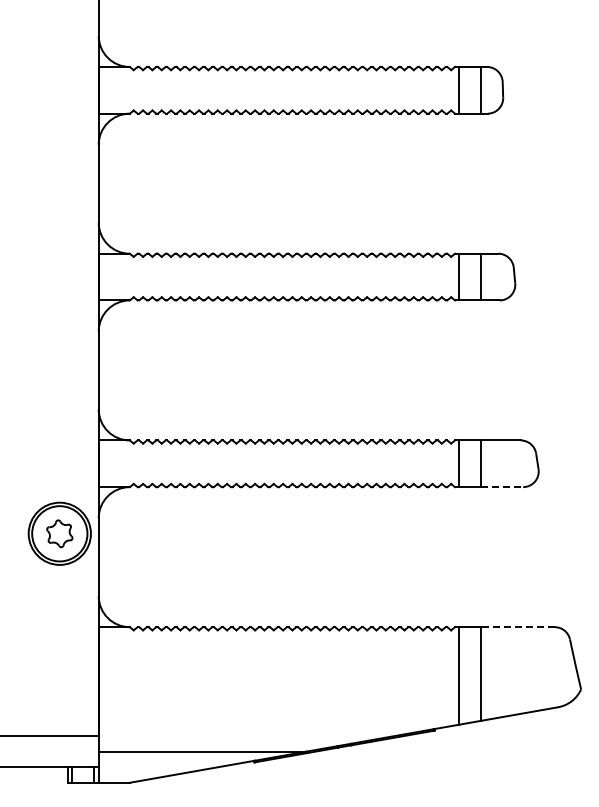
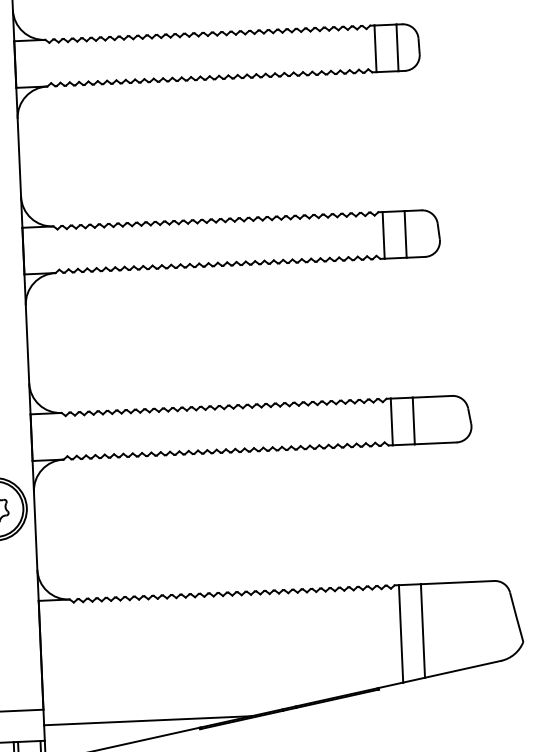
line: (502, 487) -> (436, 443), dashed -> solid
line: (518, 627) -> (458, 582), dashed -> solid

